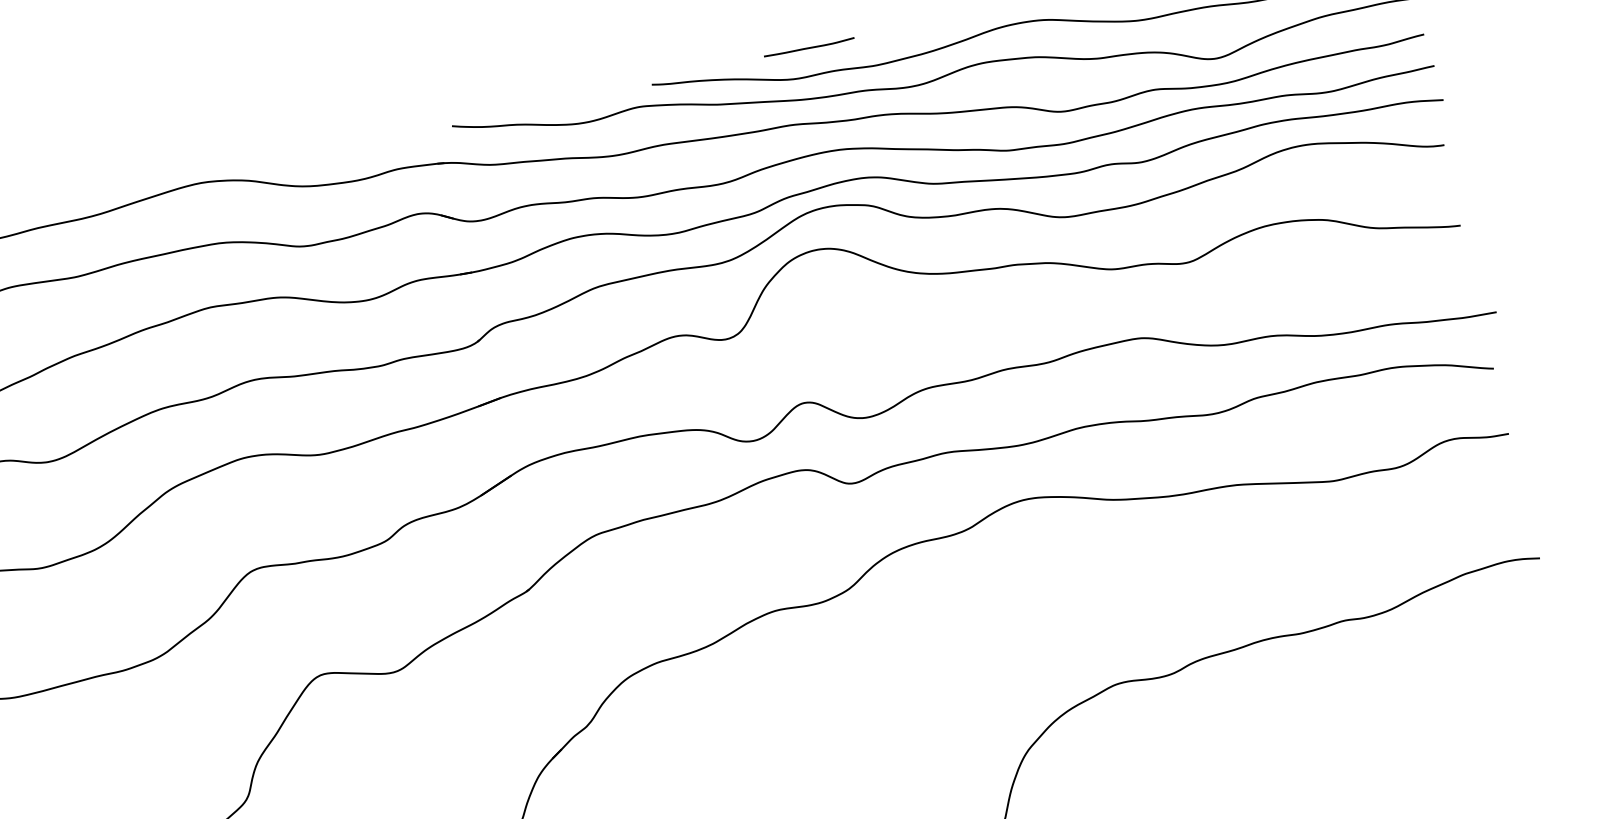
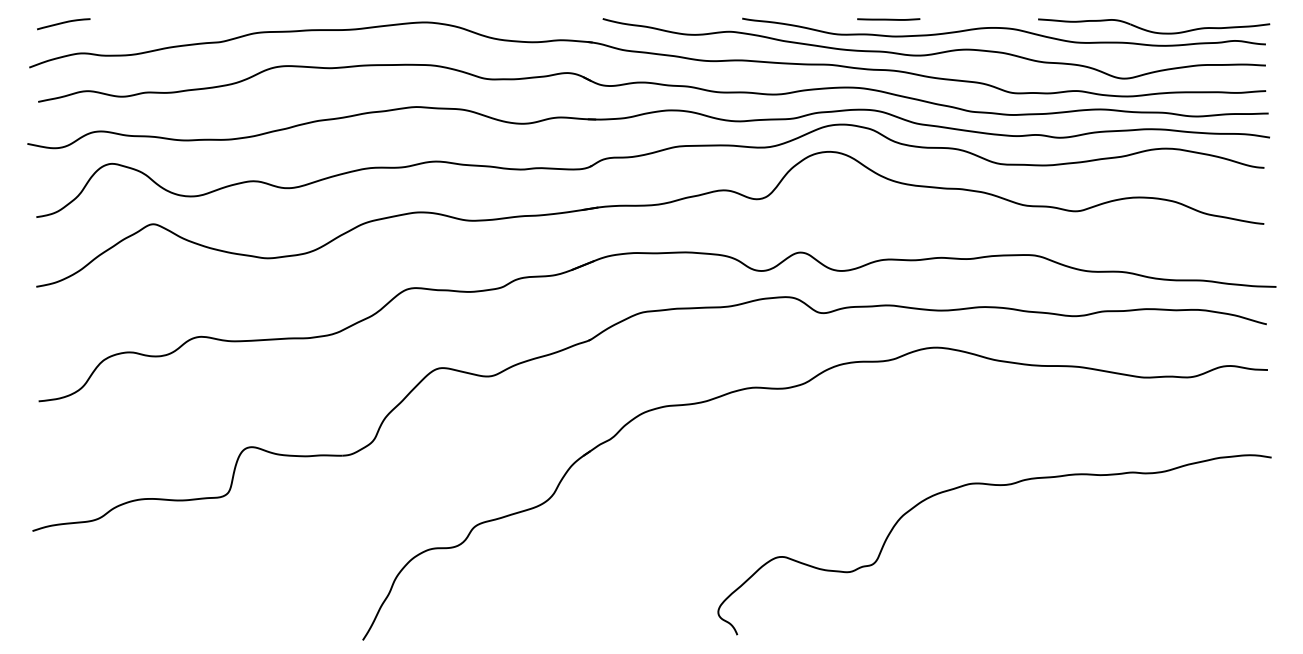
line: (808, 47) -> (888, 19), moved

